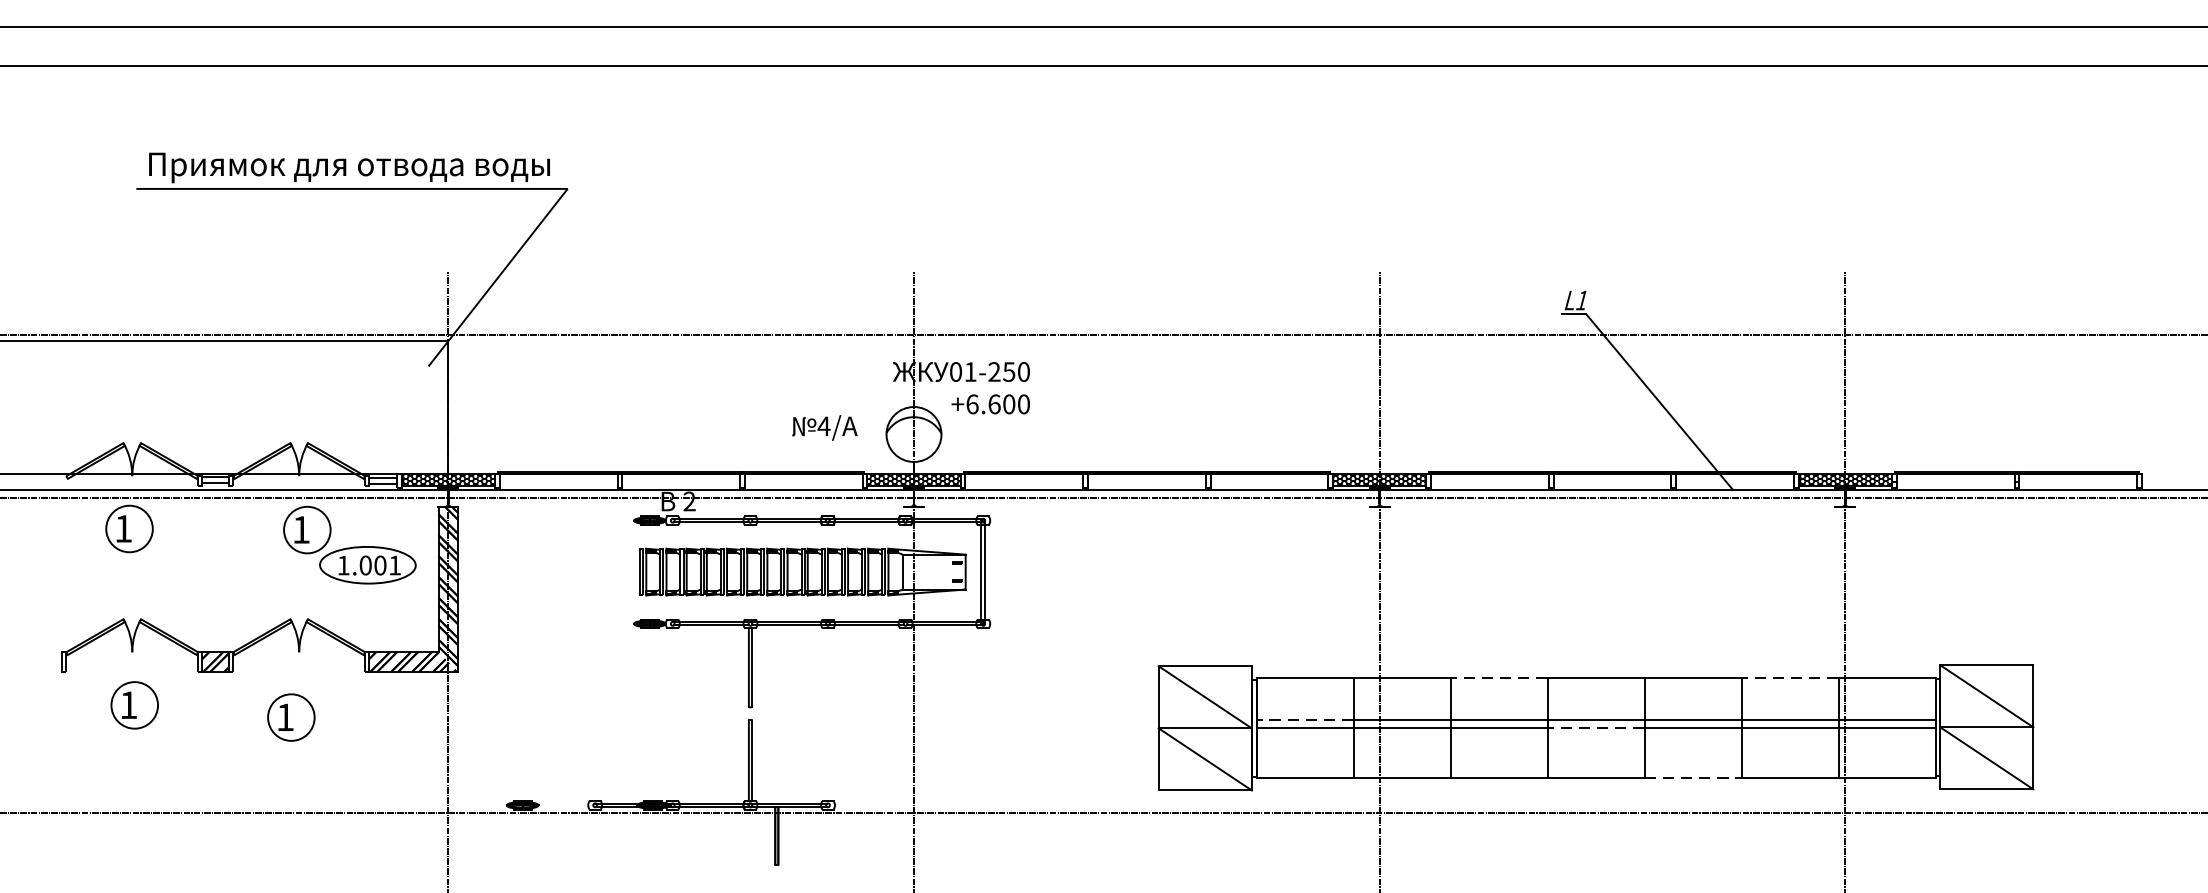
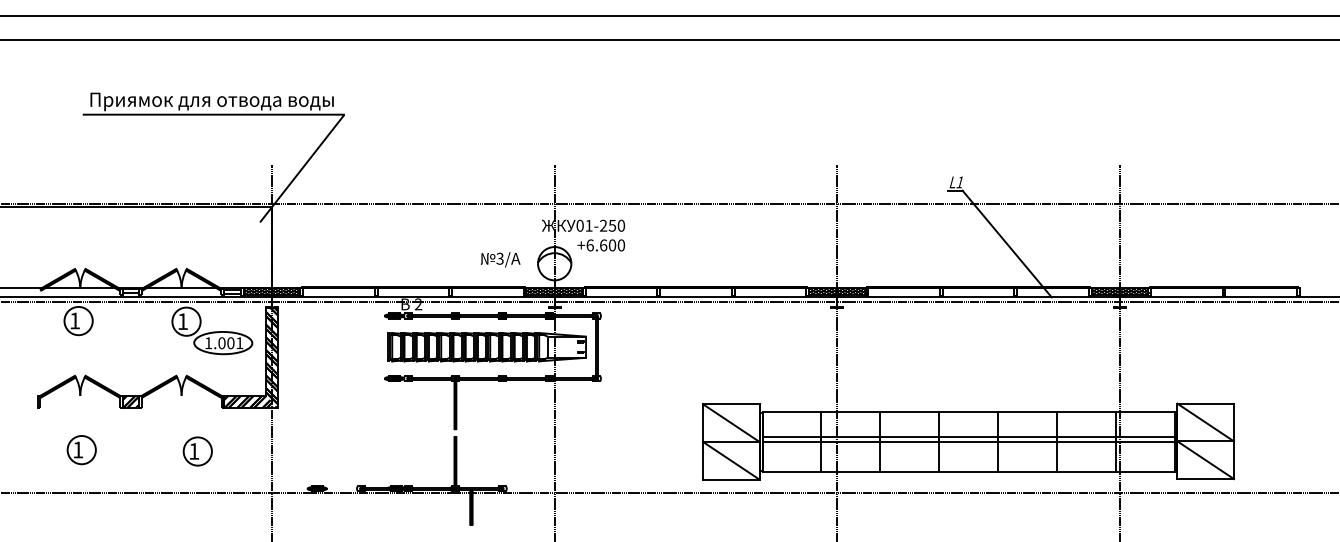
text: (824, 425) -> (500, 258), 4/ -> 3/
line: (1498, 678) -> (909, 411), dashed -> solid
line: (1788, 678) -> (1085, 411), dashed -> solid
part: (134, 706) -> (81, 450), moved
part: (290, 717) -> (197, 451), moved
line: (1304, 720) -> (791, 437), dashed -> solid
line: (1595, 727) -> (968, 441), dashed -> solid
line: (1693, 778) -> (1027, 472), dashed -> solid

